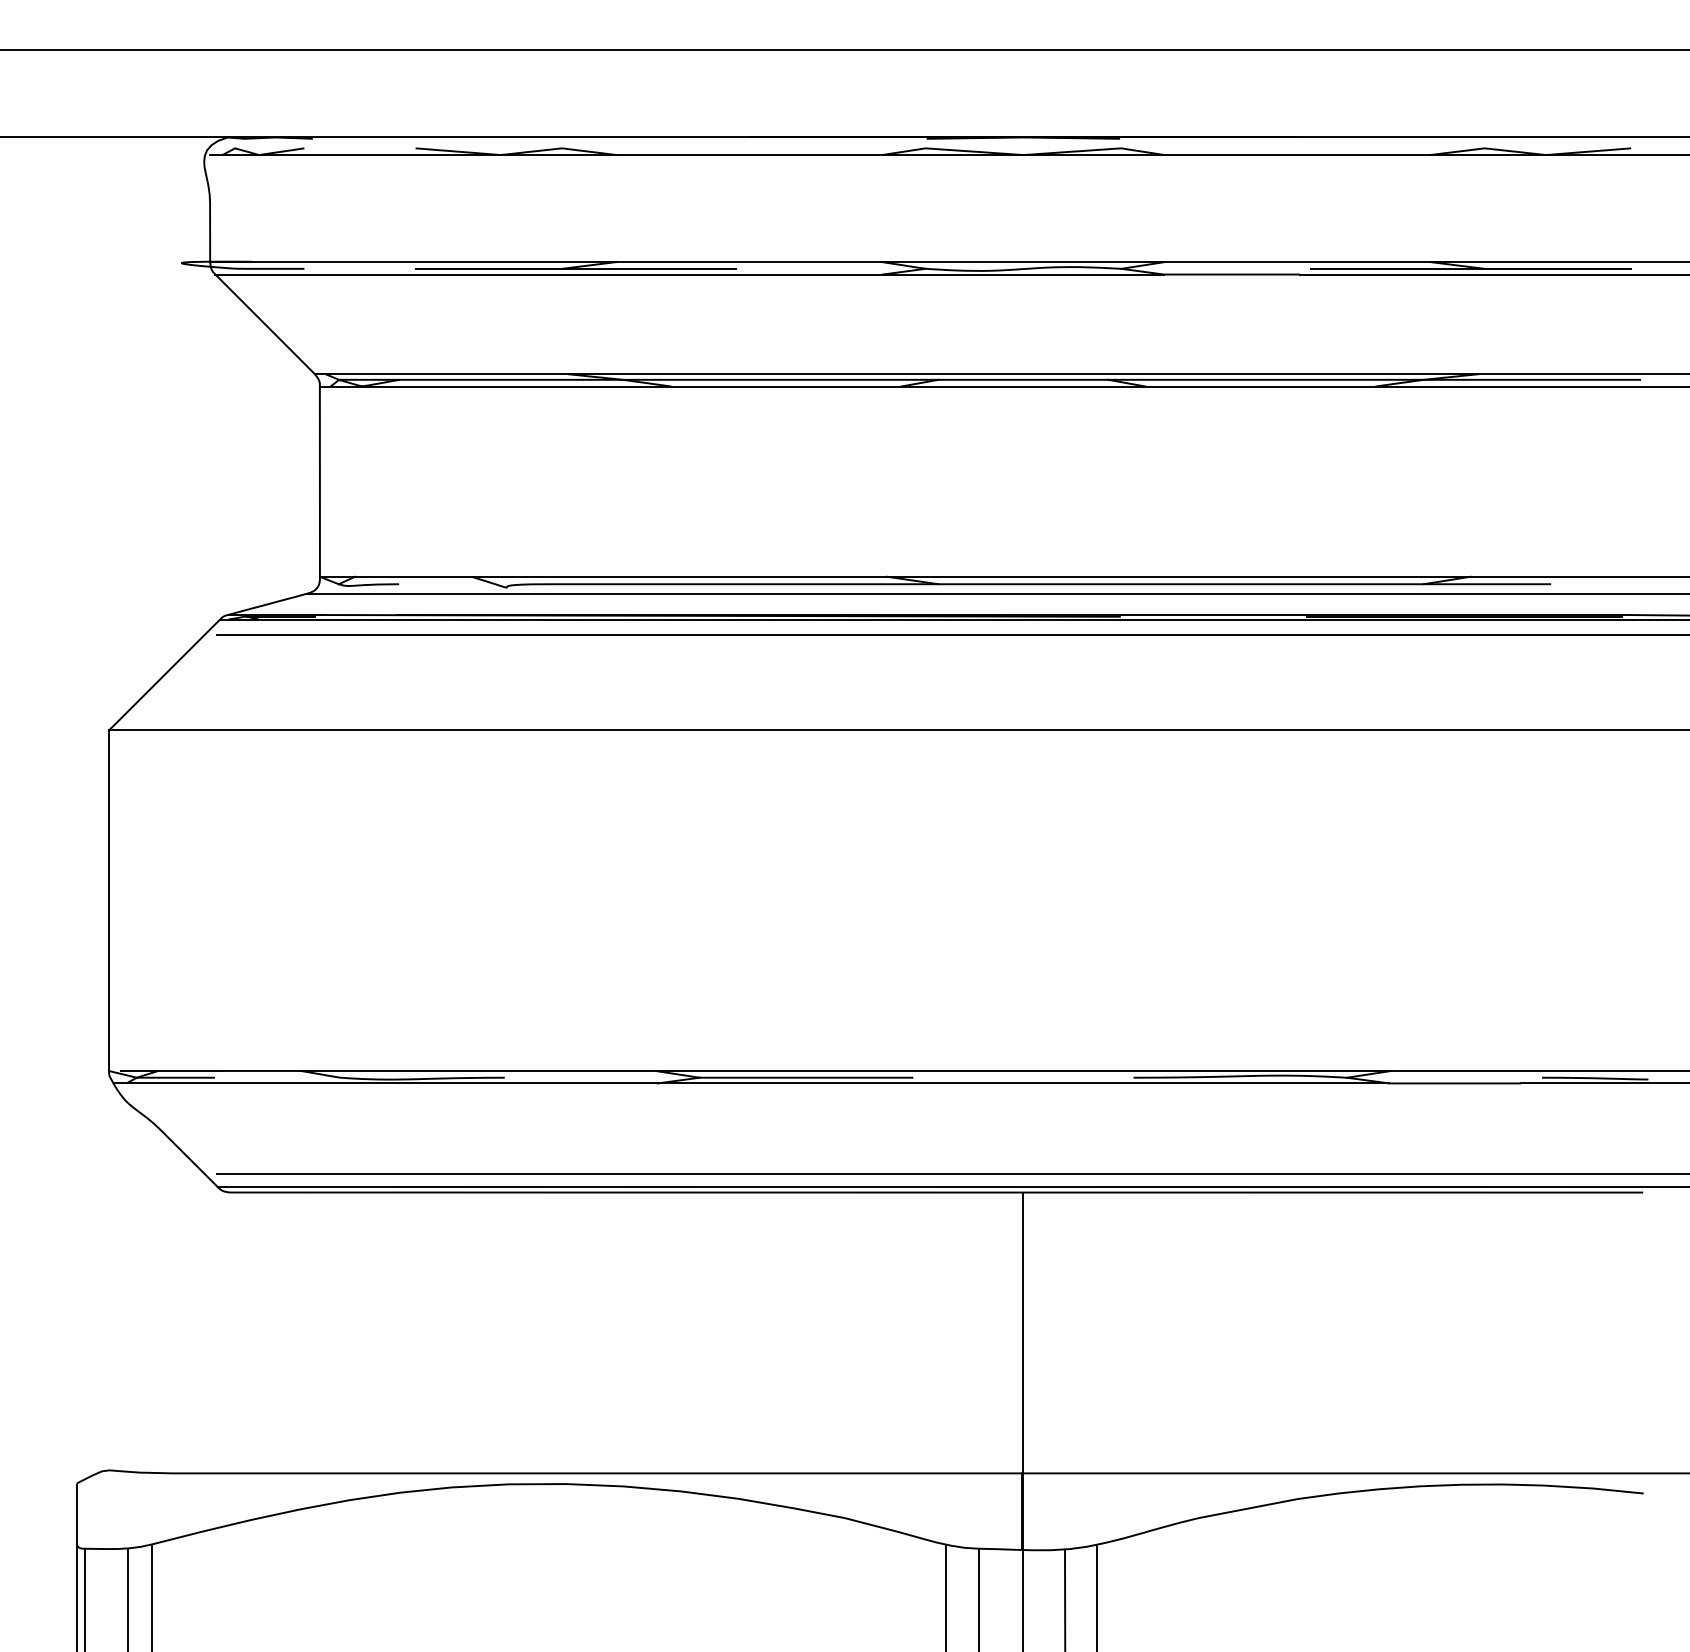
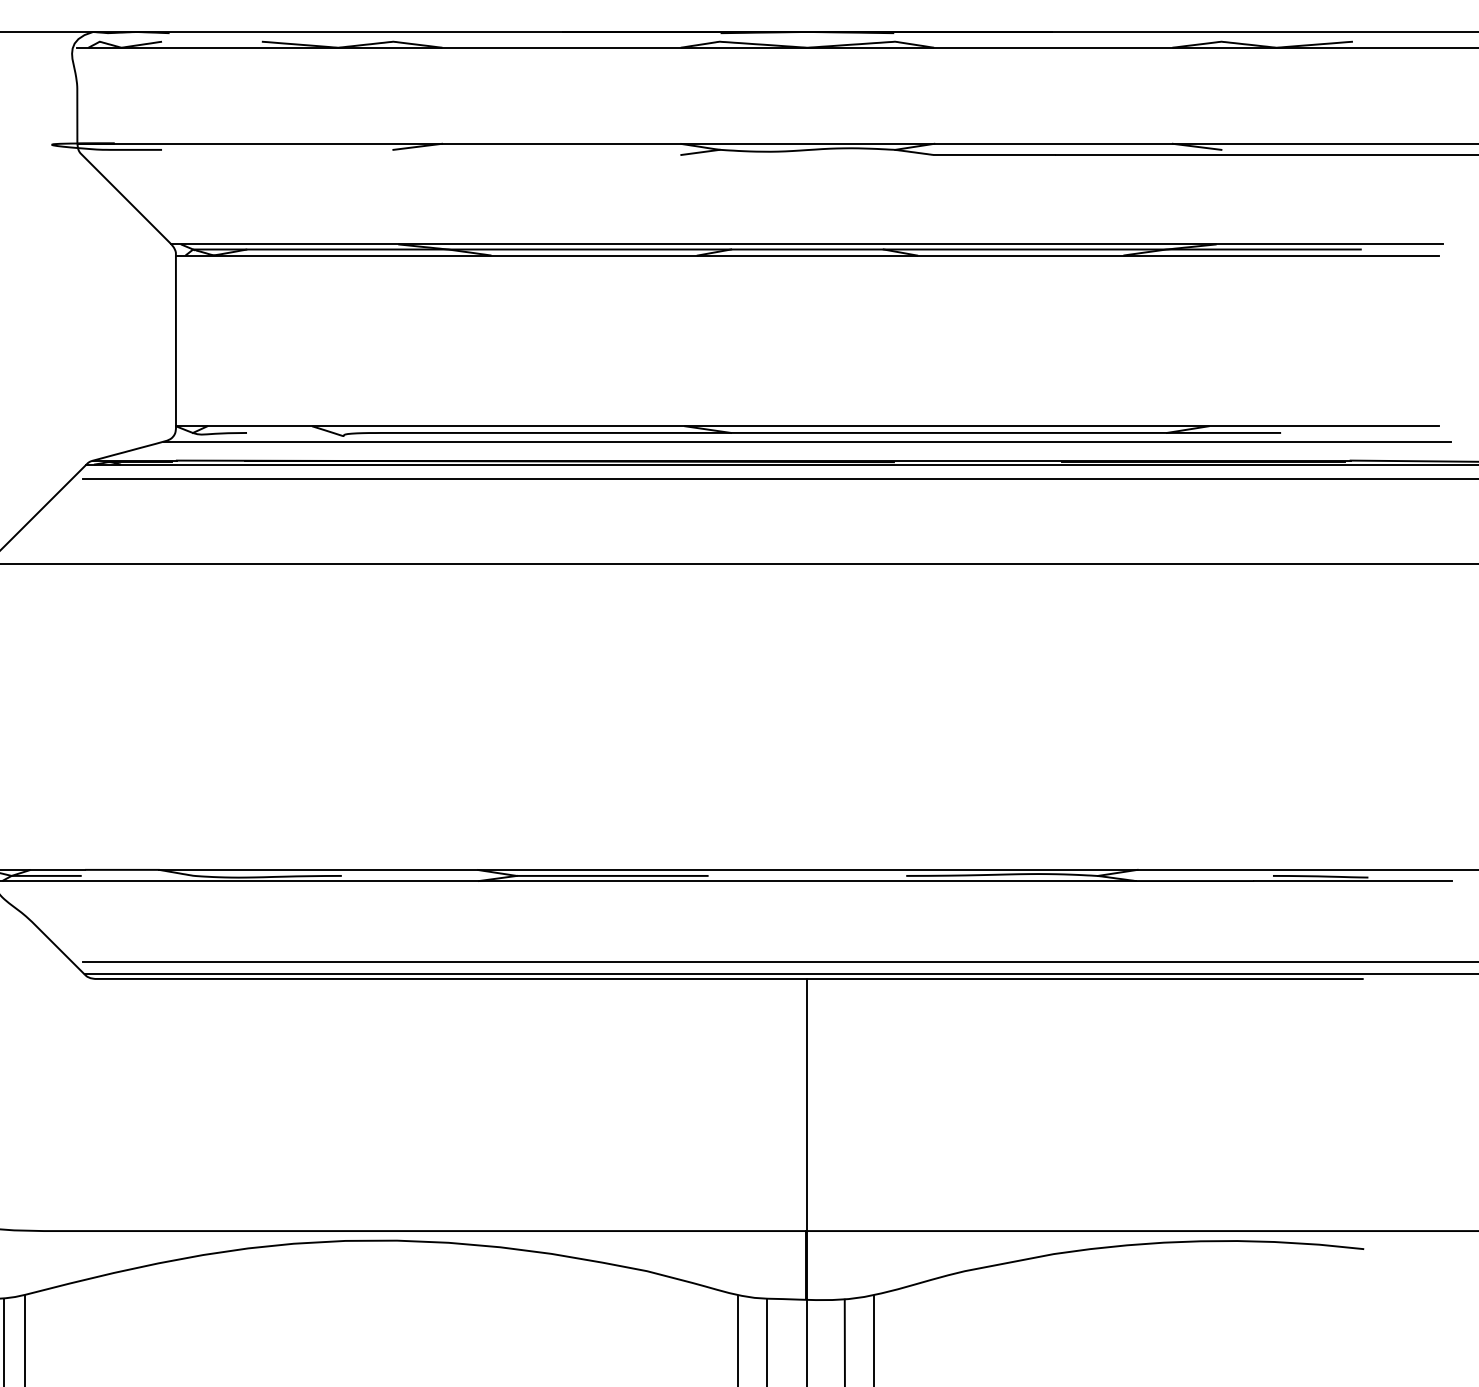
line: (575, 268) -> (405, 149), removed
line: (1471, 268) -> (1209, 149), removed
line: (689, 274) -> (507, 154), removed

